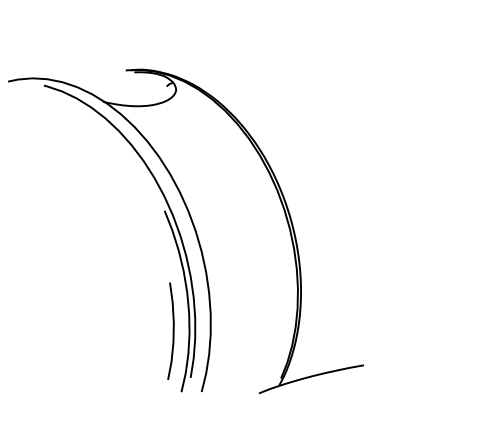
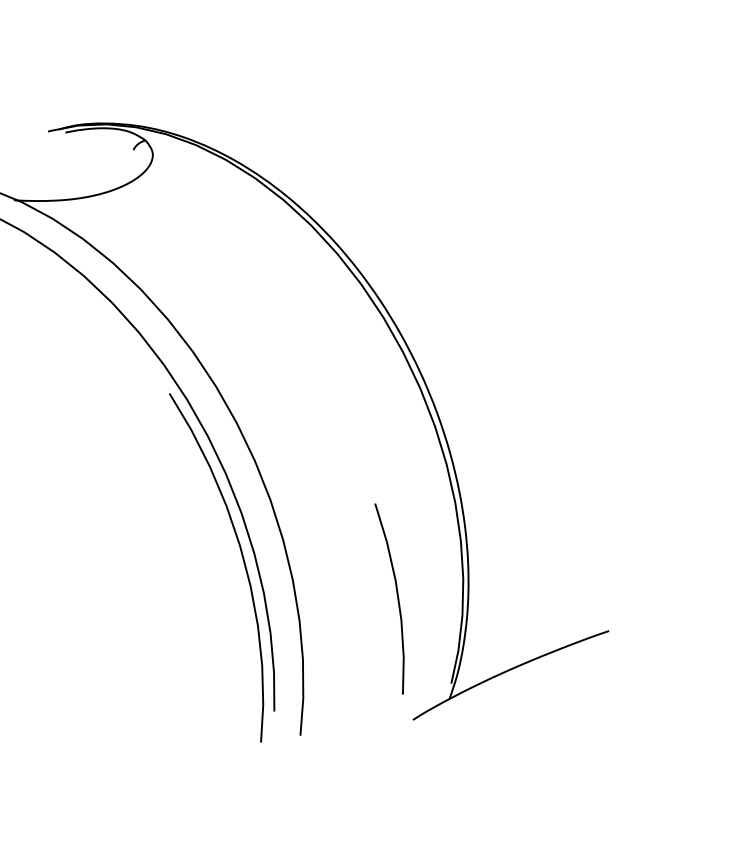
curve: (172, 330) -> (395, 596), moved

